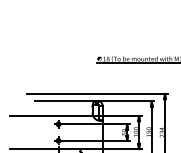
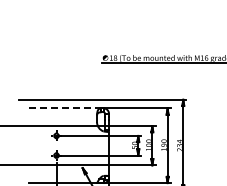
line: (66, 101) -> (65, 108), solid -> dashed

